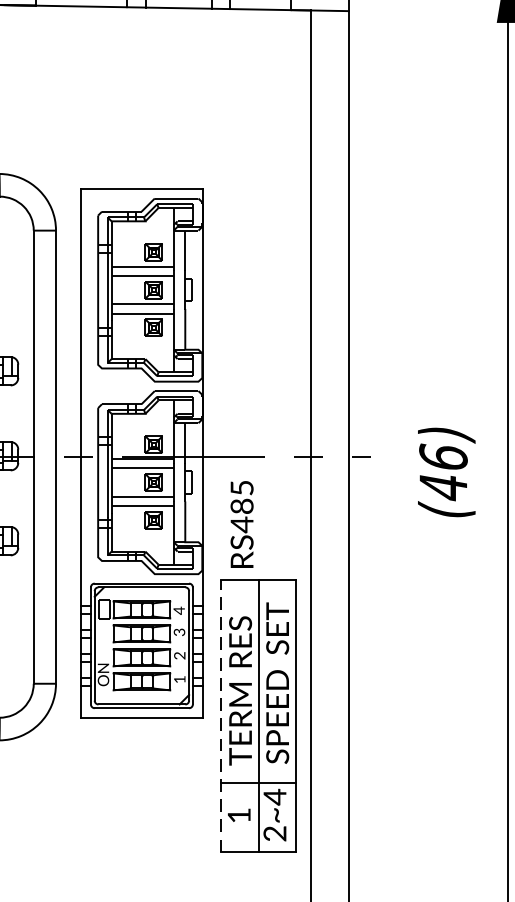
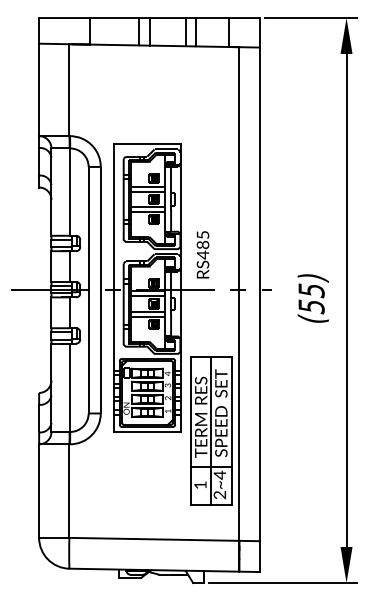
text: (443, 472) -> (311, 298), (46) -> (55)
text: (241, 523) -> (202, 254), moved
line: (220, 715) -> (190, 430), dashed -> solid

